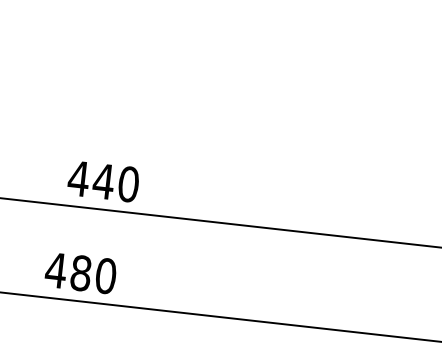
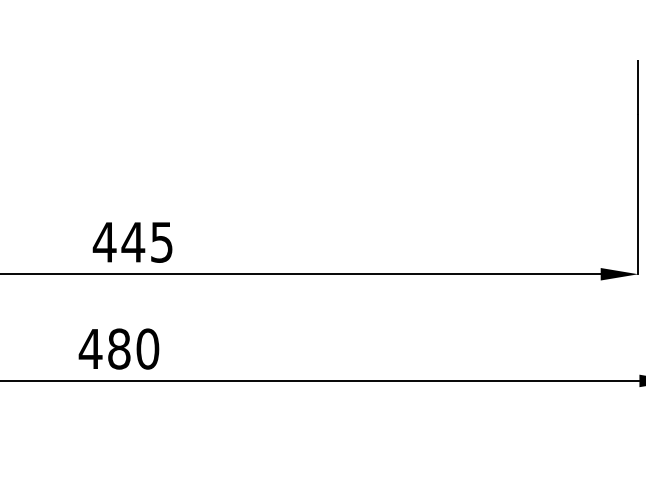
text: (128, 183) -> (161, 241), 440 -> 445

